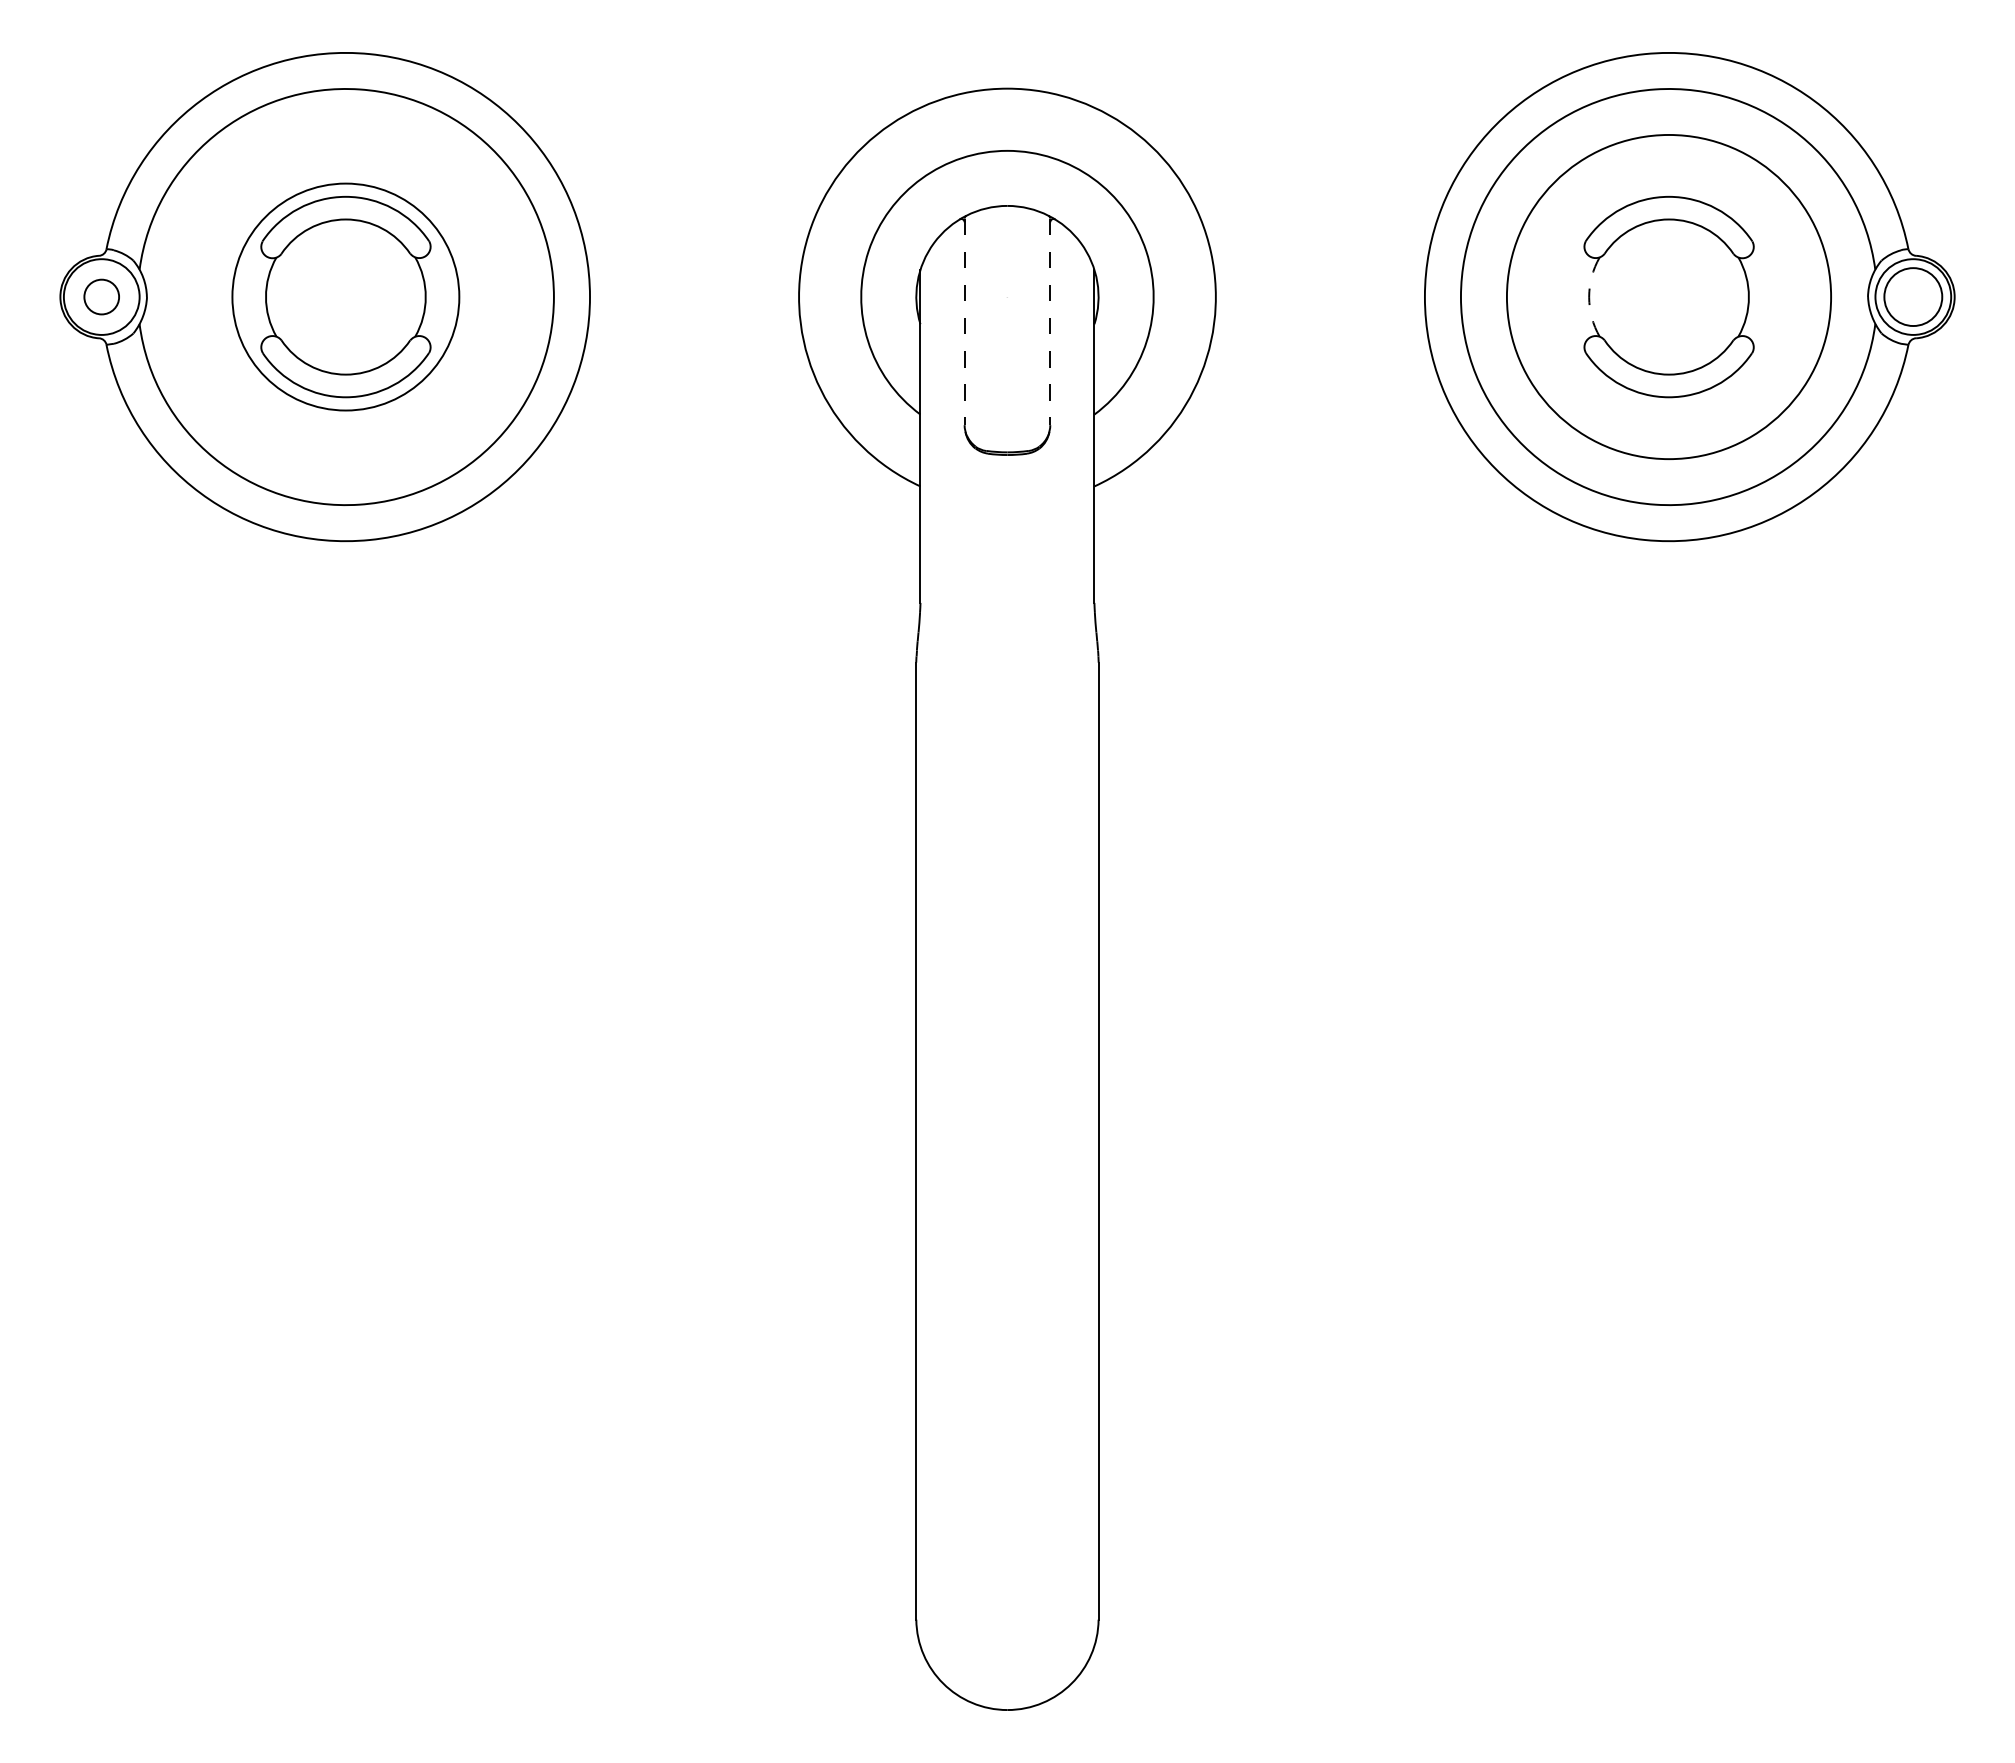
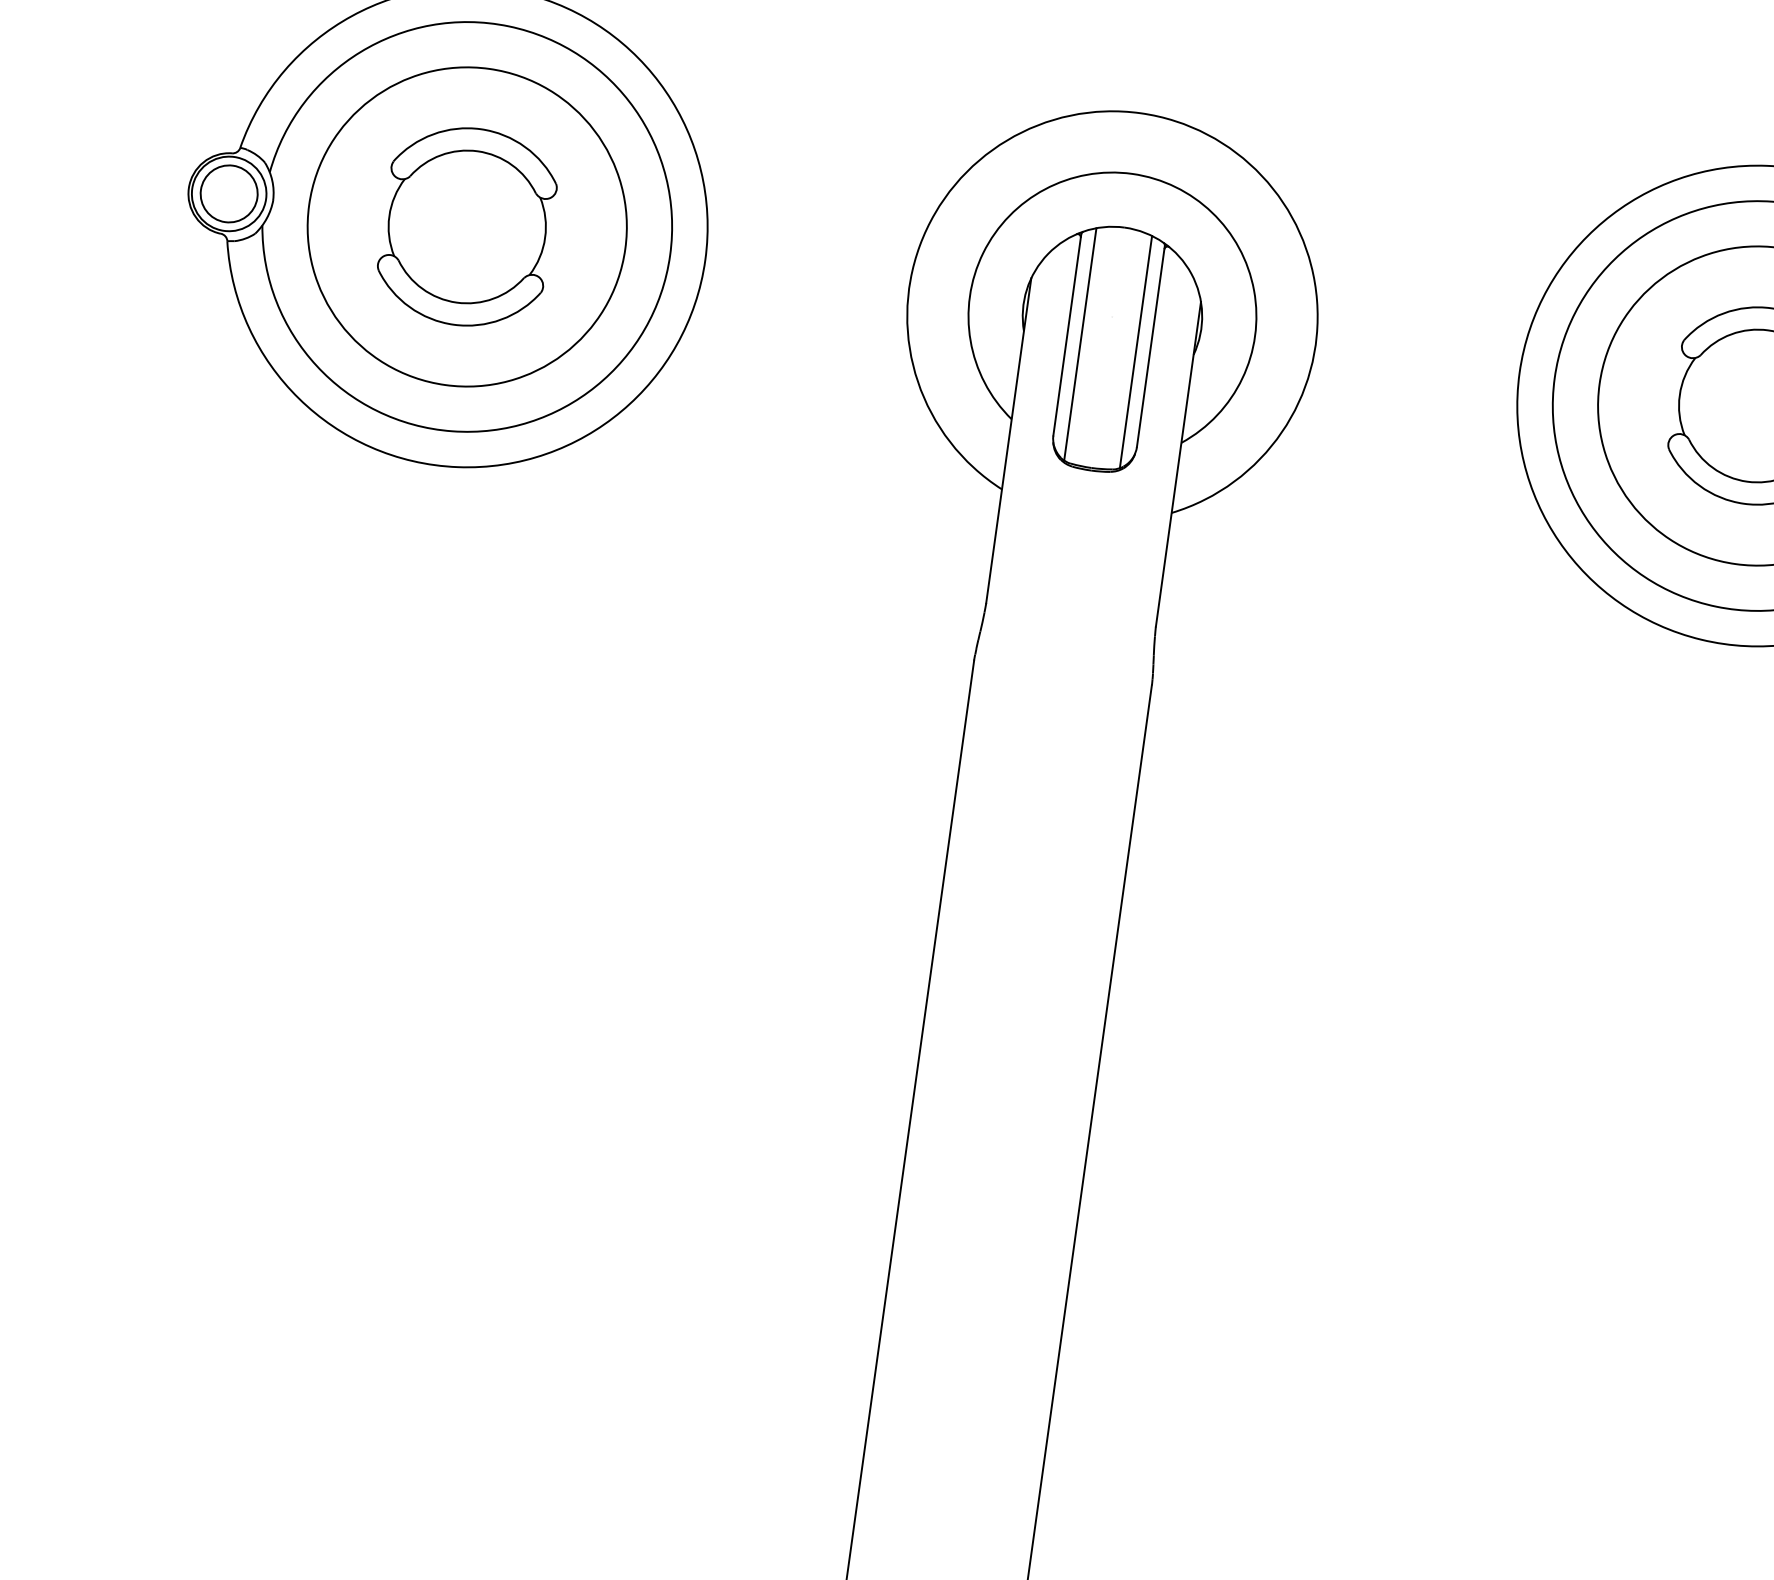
circle: (345, 296) -> (466, 226), size x1.43
circle: (101, 297) -> (228, 194), size x1.67
arc: (1589, 297) -> (1680, 395), dashed -> solid
line: (964, 322) -> (1067, 335), dashed -> solid
line: (1050, 322) -> (1151, 347), dashed -> solid
line: (979, 329) -> (1080, 344), added
line: (1036, 329) -> (1136, 352), added

